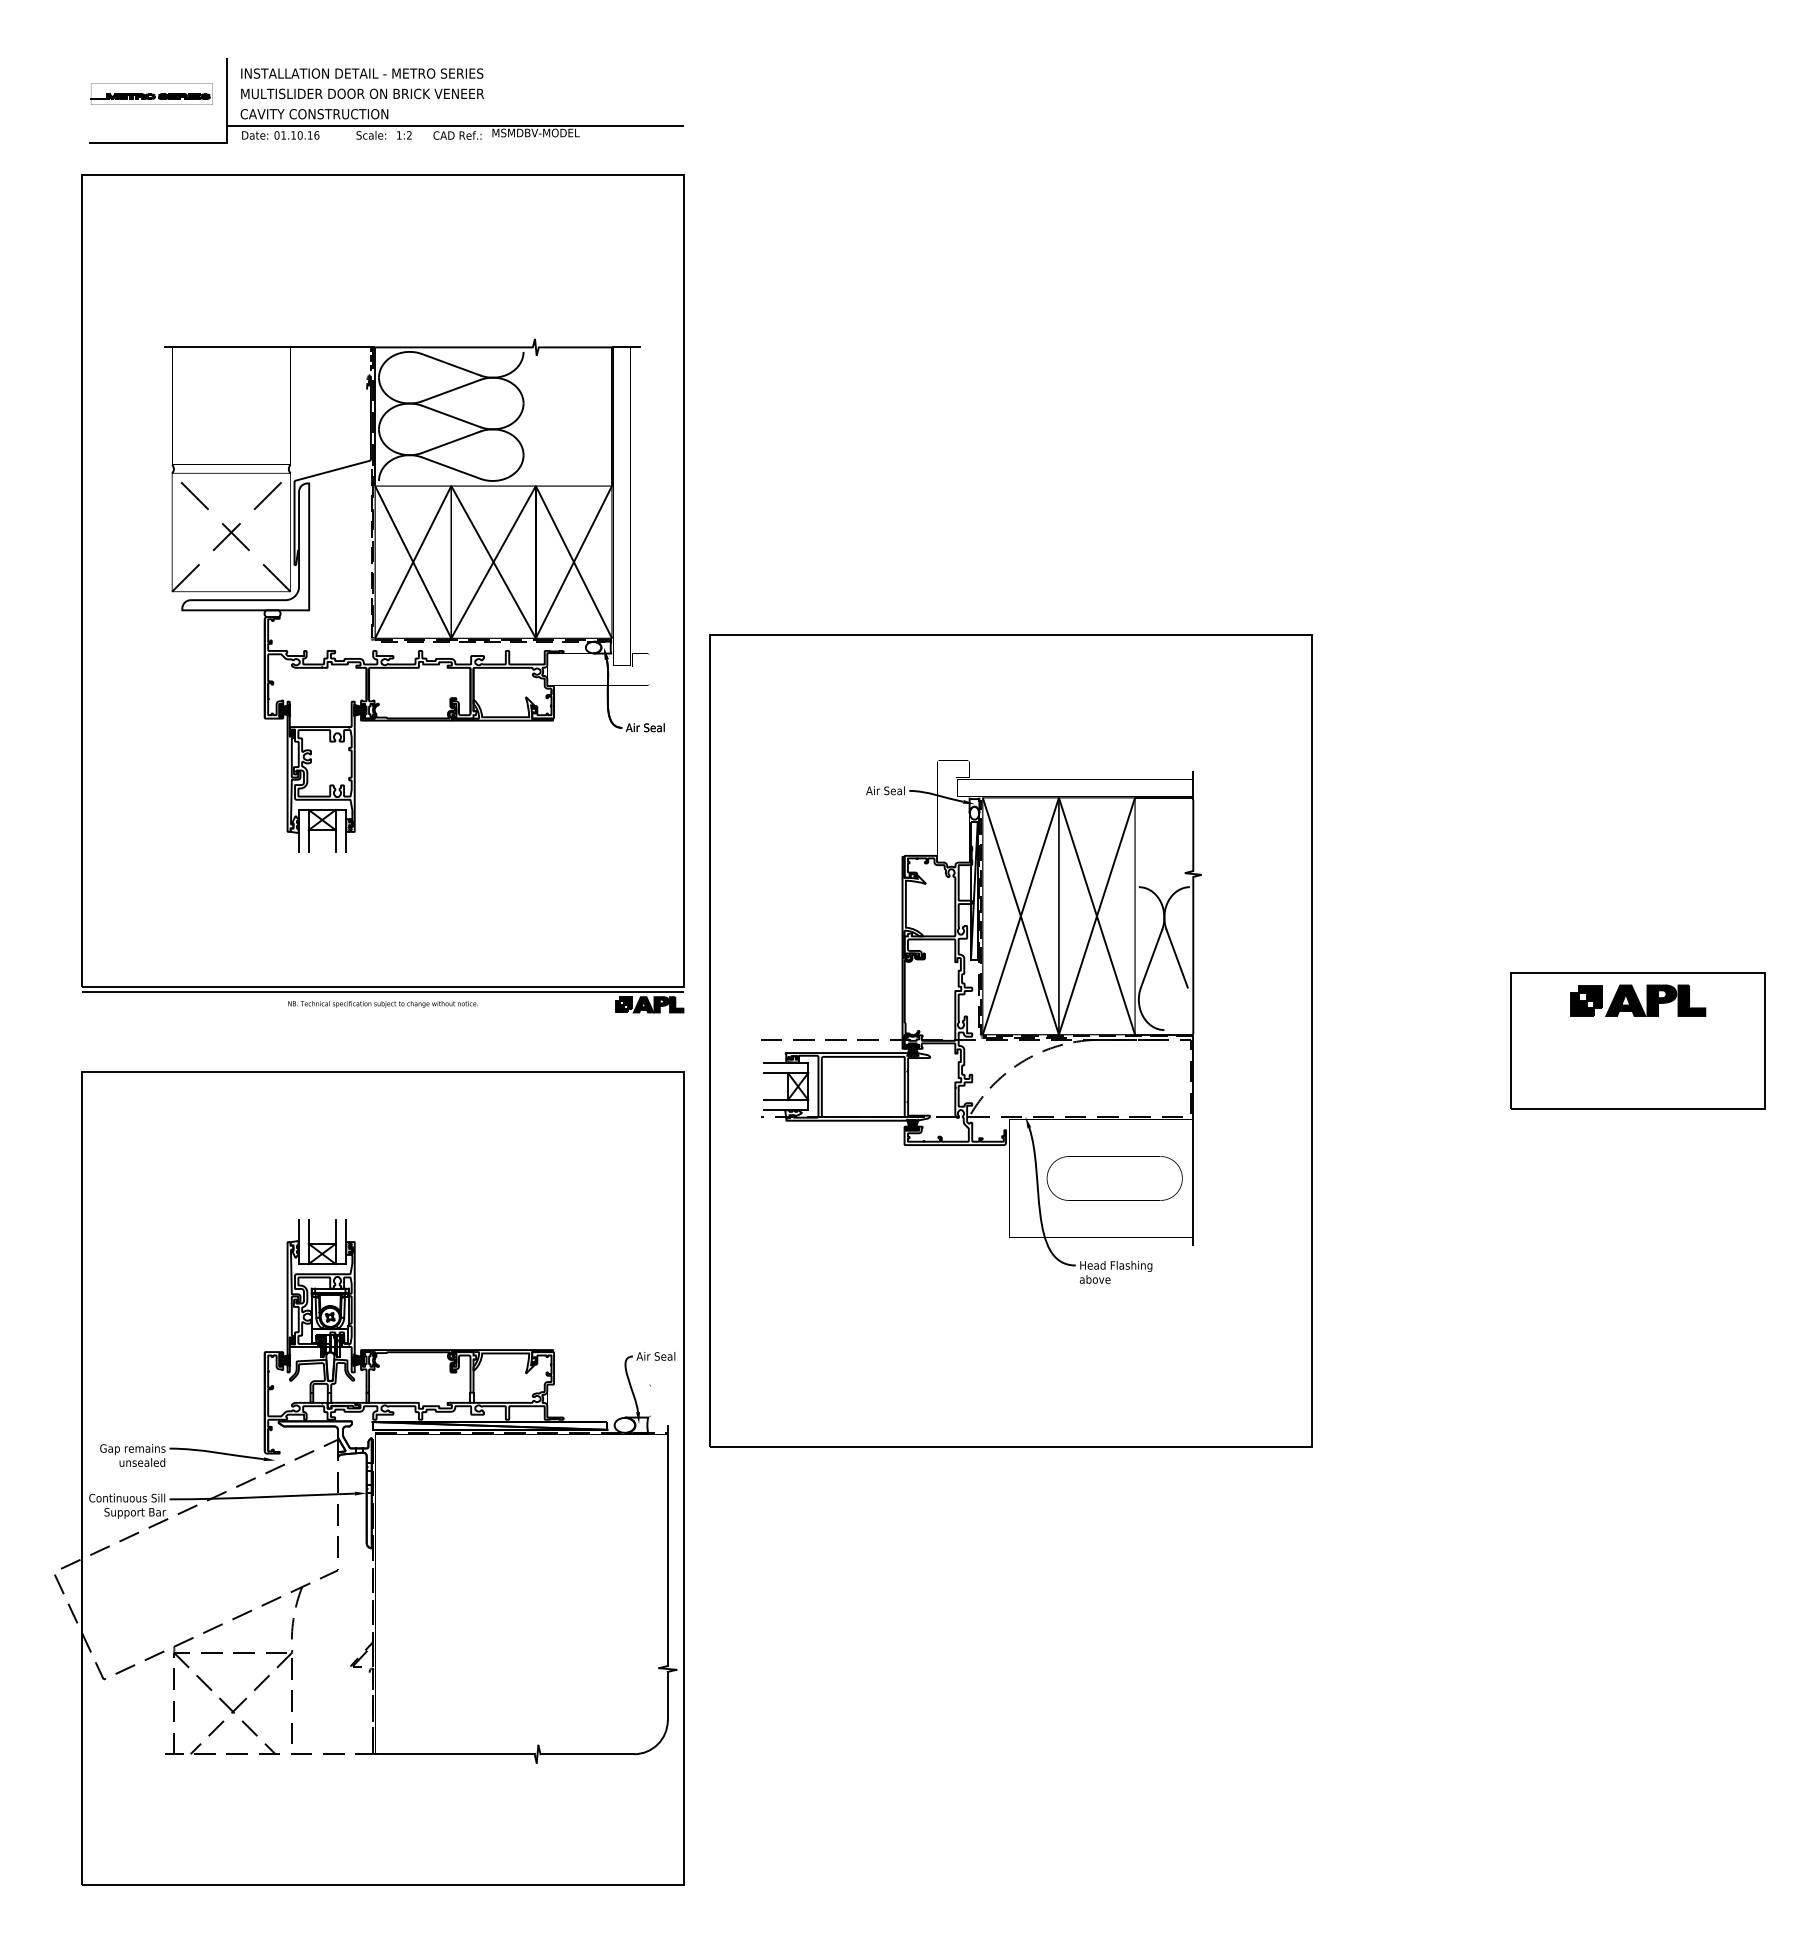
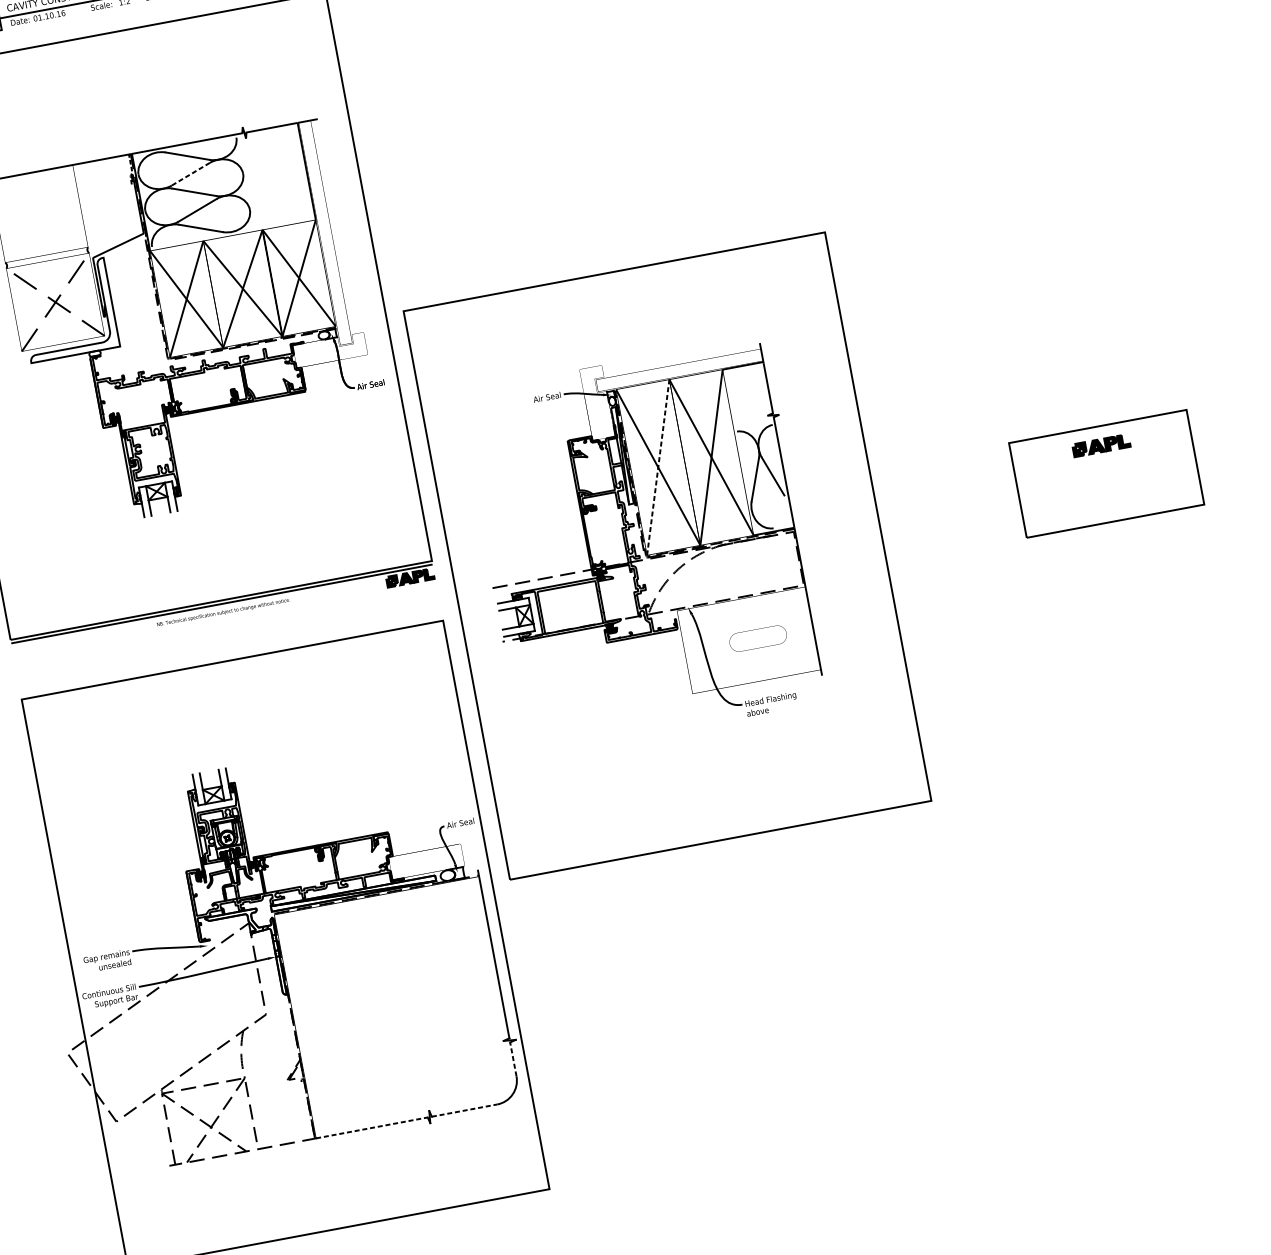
line: (450, 390) -> (190, 174), solid -> dashed
line: (1021, 915) -> (658, 466), solid -> dashed
part: (1638, 1000) -> (1101, 445), size x0.6
part: (1114, 1178) -> (758, 638), size x0.6
line: (667, 1695) -> (513, 1058), solid -> dashed
line: (454, 1754) -> (371, 1128), solid -> dashed
line: (587, 1754) -> (464, 1110), solid -> dashed

